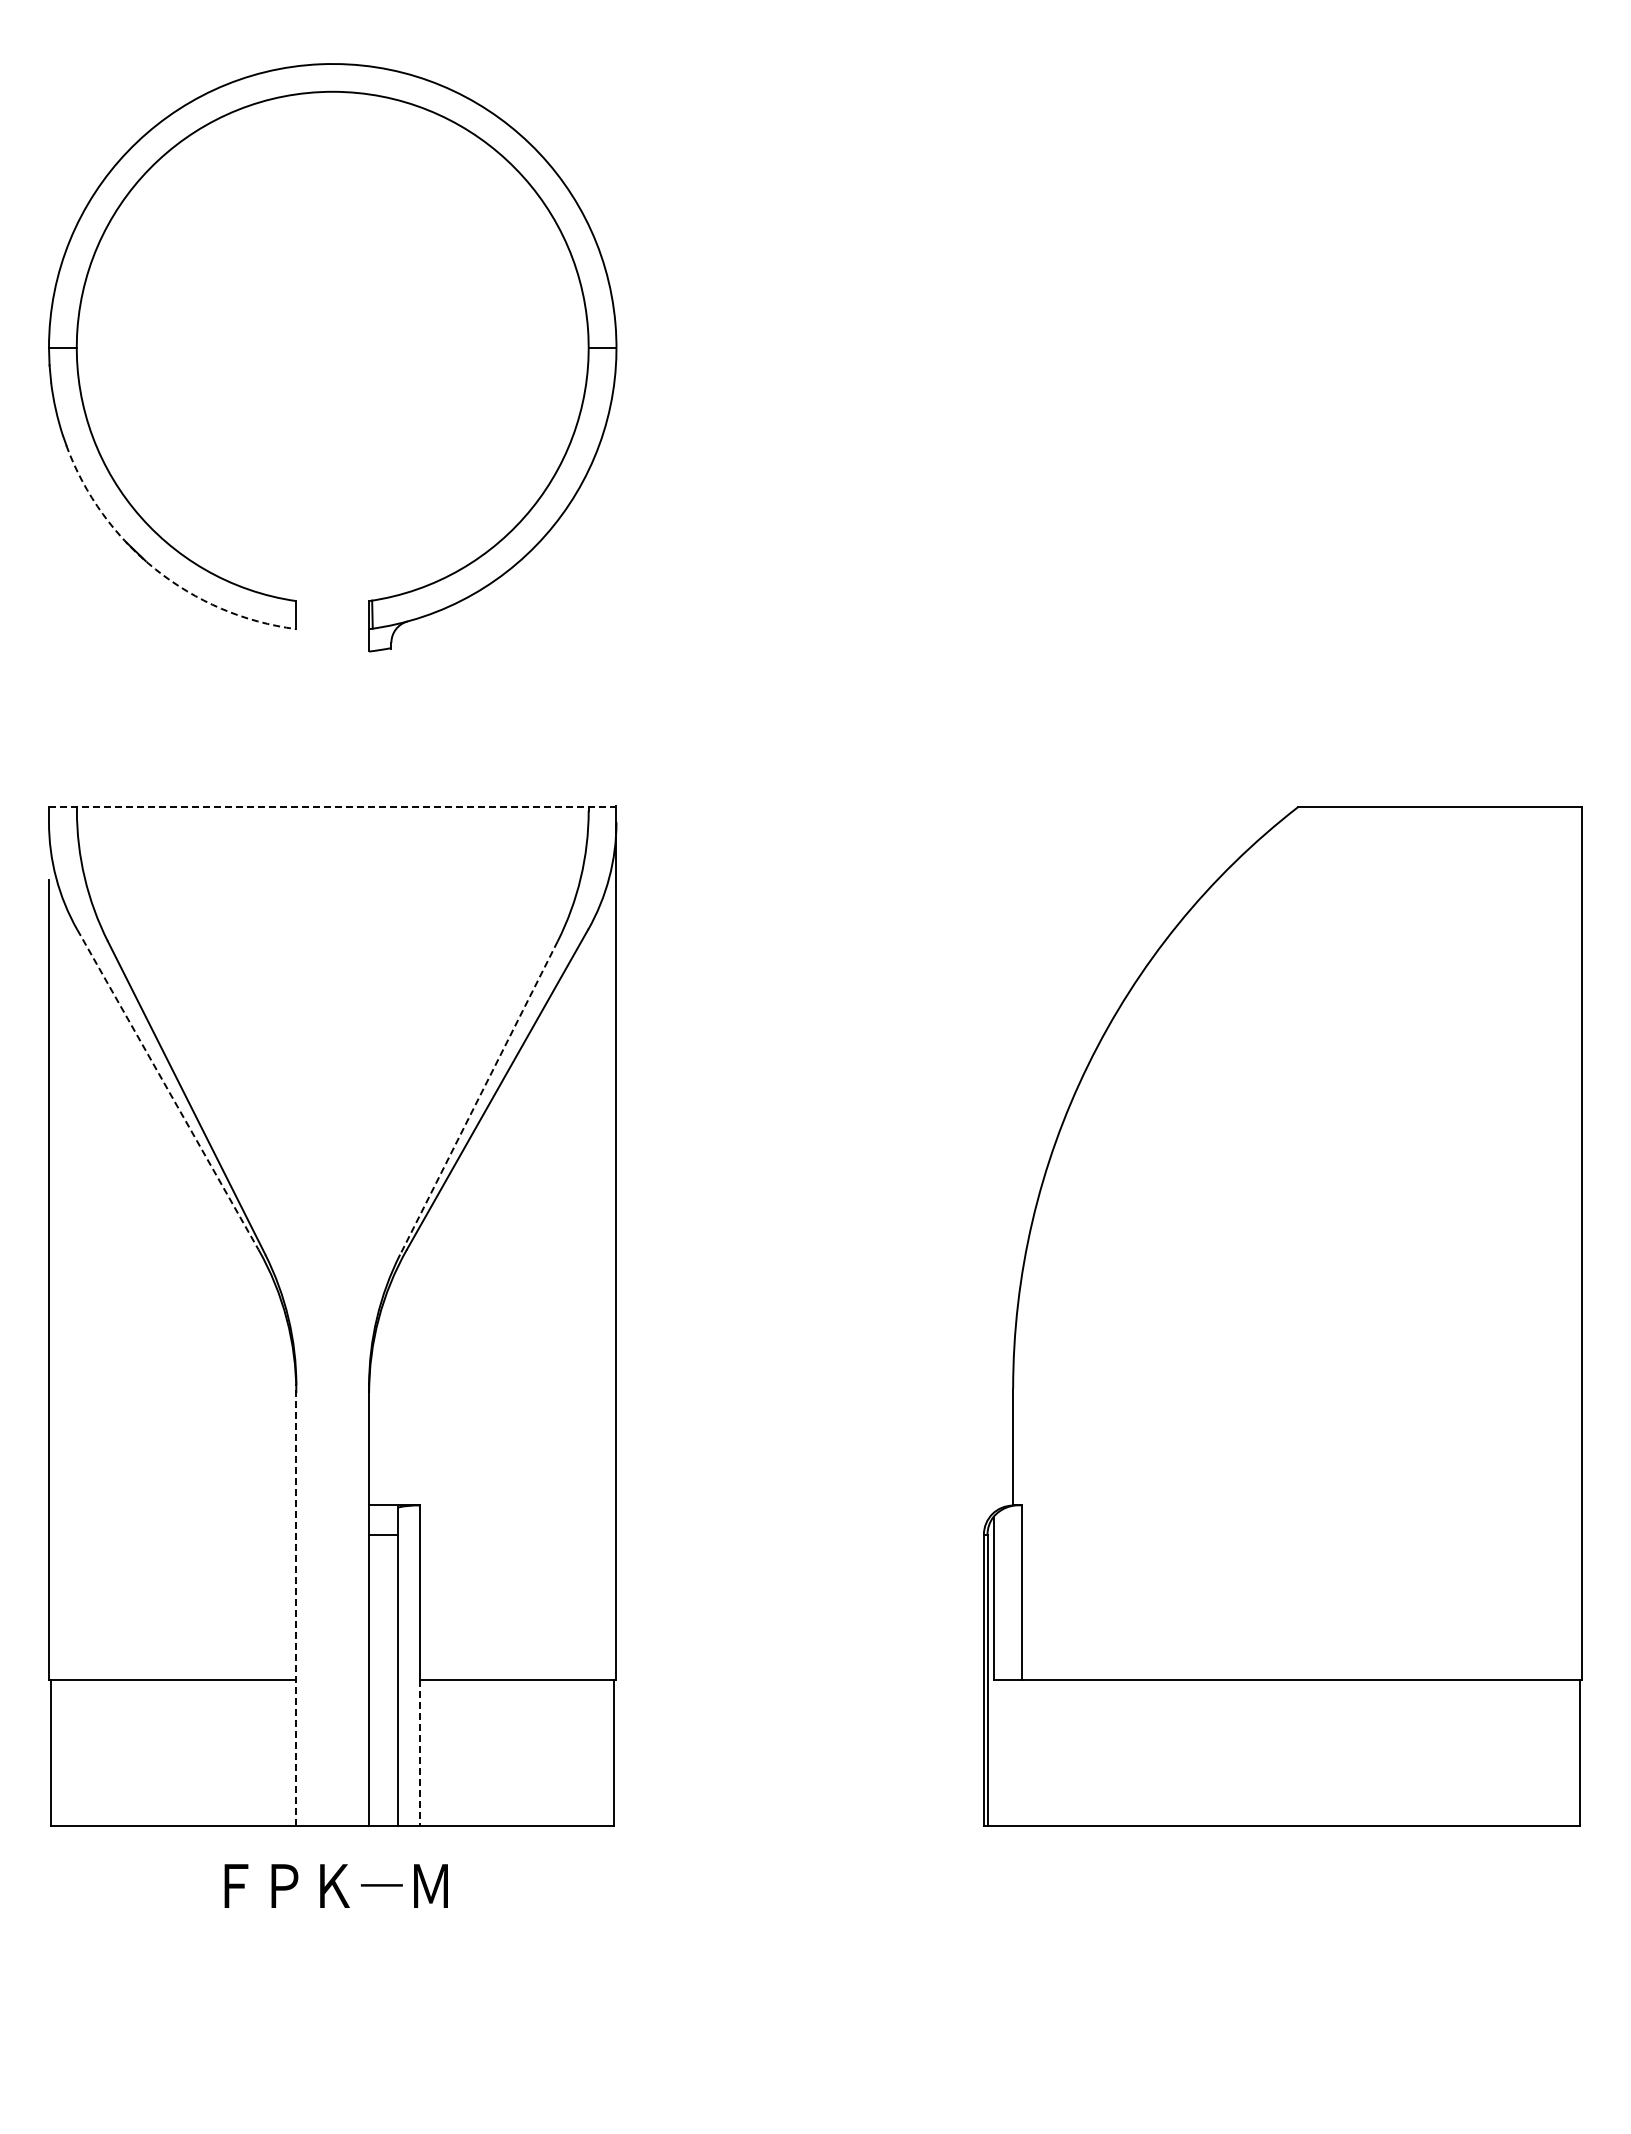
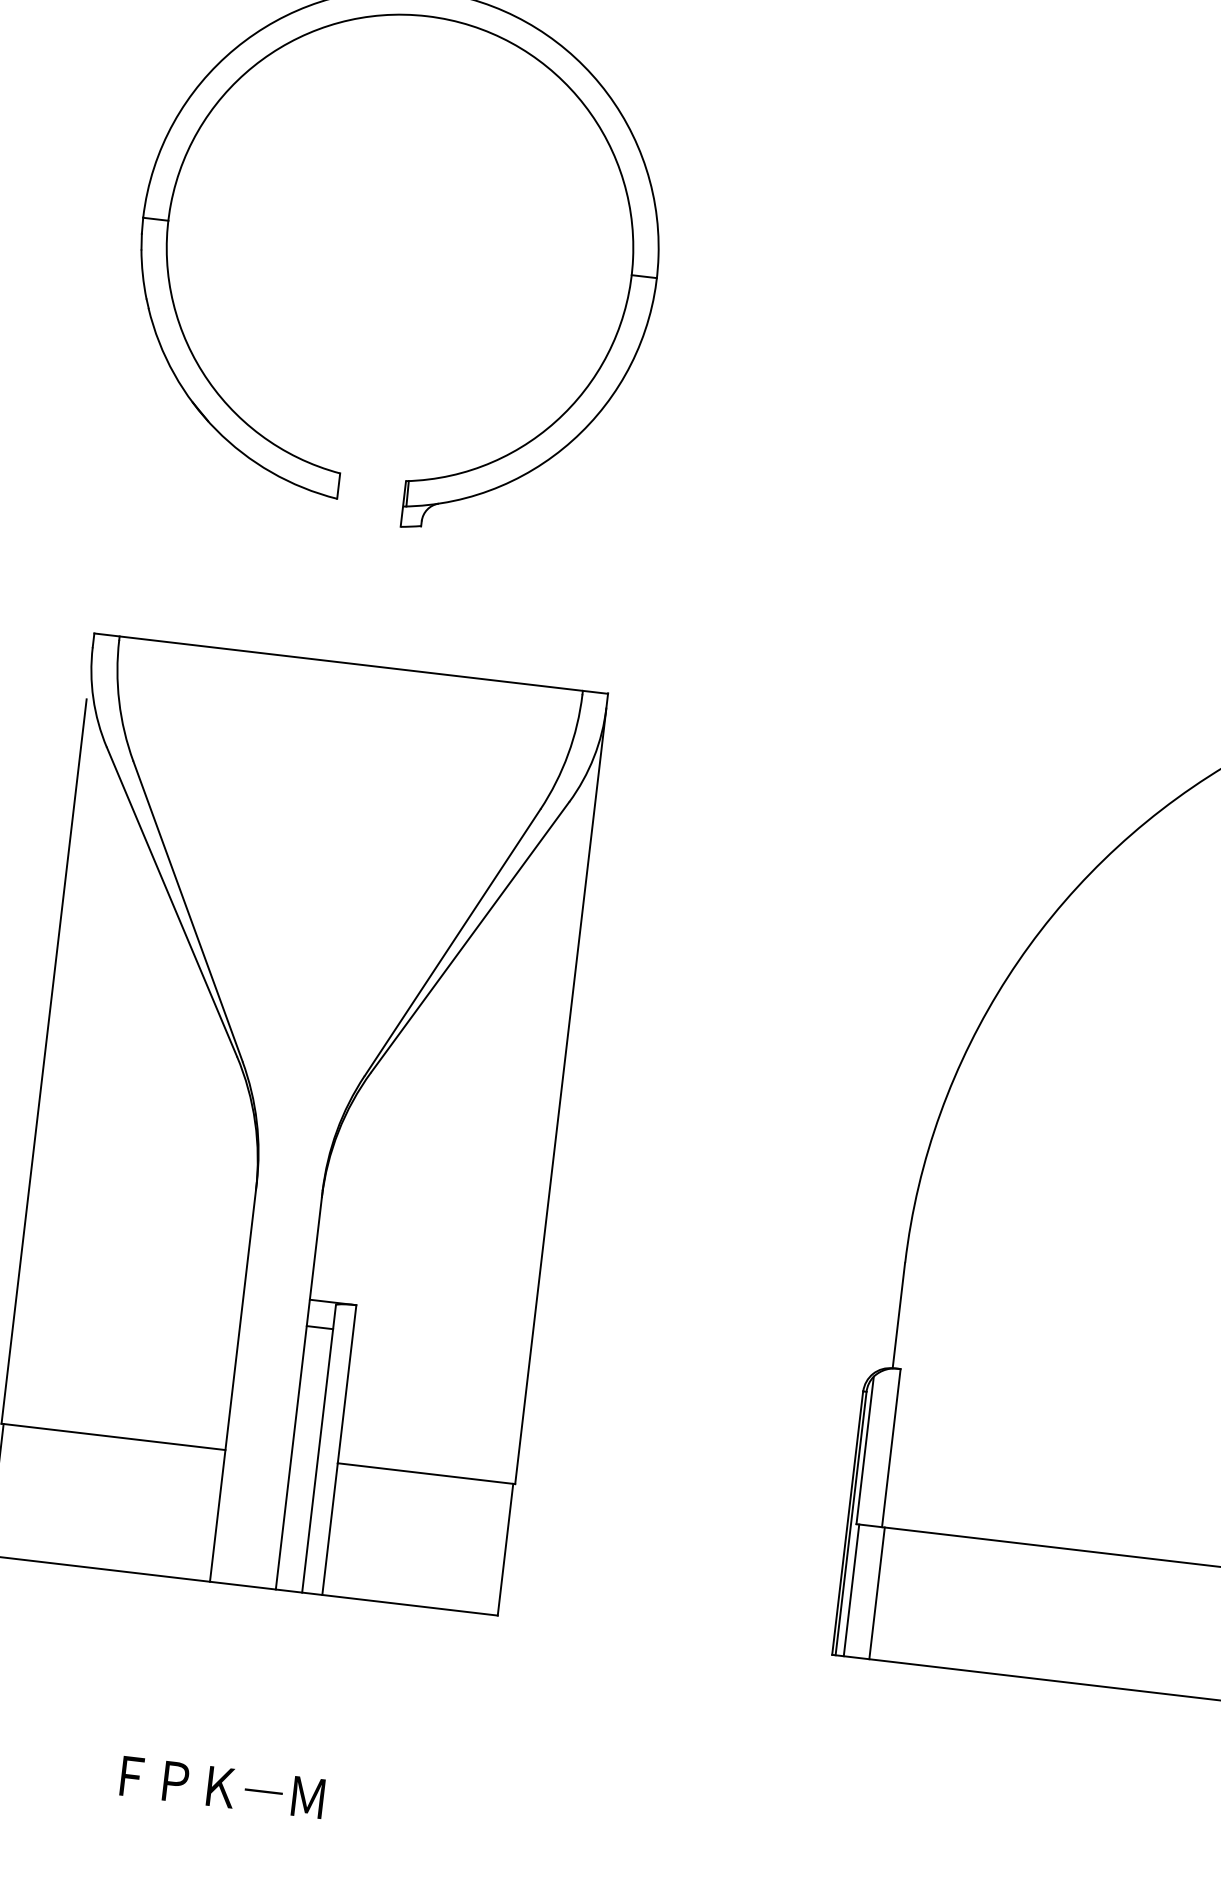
arc: (155, 569) -> (216, 429), dashed -> solid
line: (332, 806) -> (351, 663), dashed -> solid
line: (167, 1089) -> (171, 901), dashed -> solid
line: (478, 1098) -> (452, 943), dashed -> solid
line: (296, 1604) -> (233, 1381), dashed -> solid
line: (420, 1752) -> (330, 1528), dashed -> solid
line: (996, 1752) -> (851, 1590), added
line: (1024, 1752) -> (876, 1593), added
text: (335, 1885) -> (221, 1786), moved

